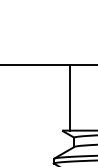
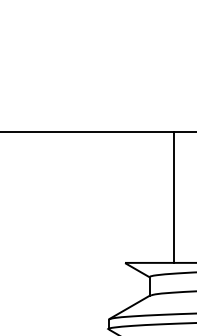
line: (69, 97) -> (174, 196), moved

